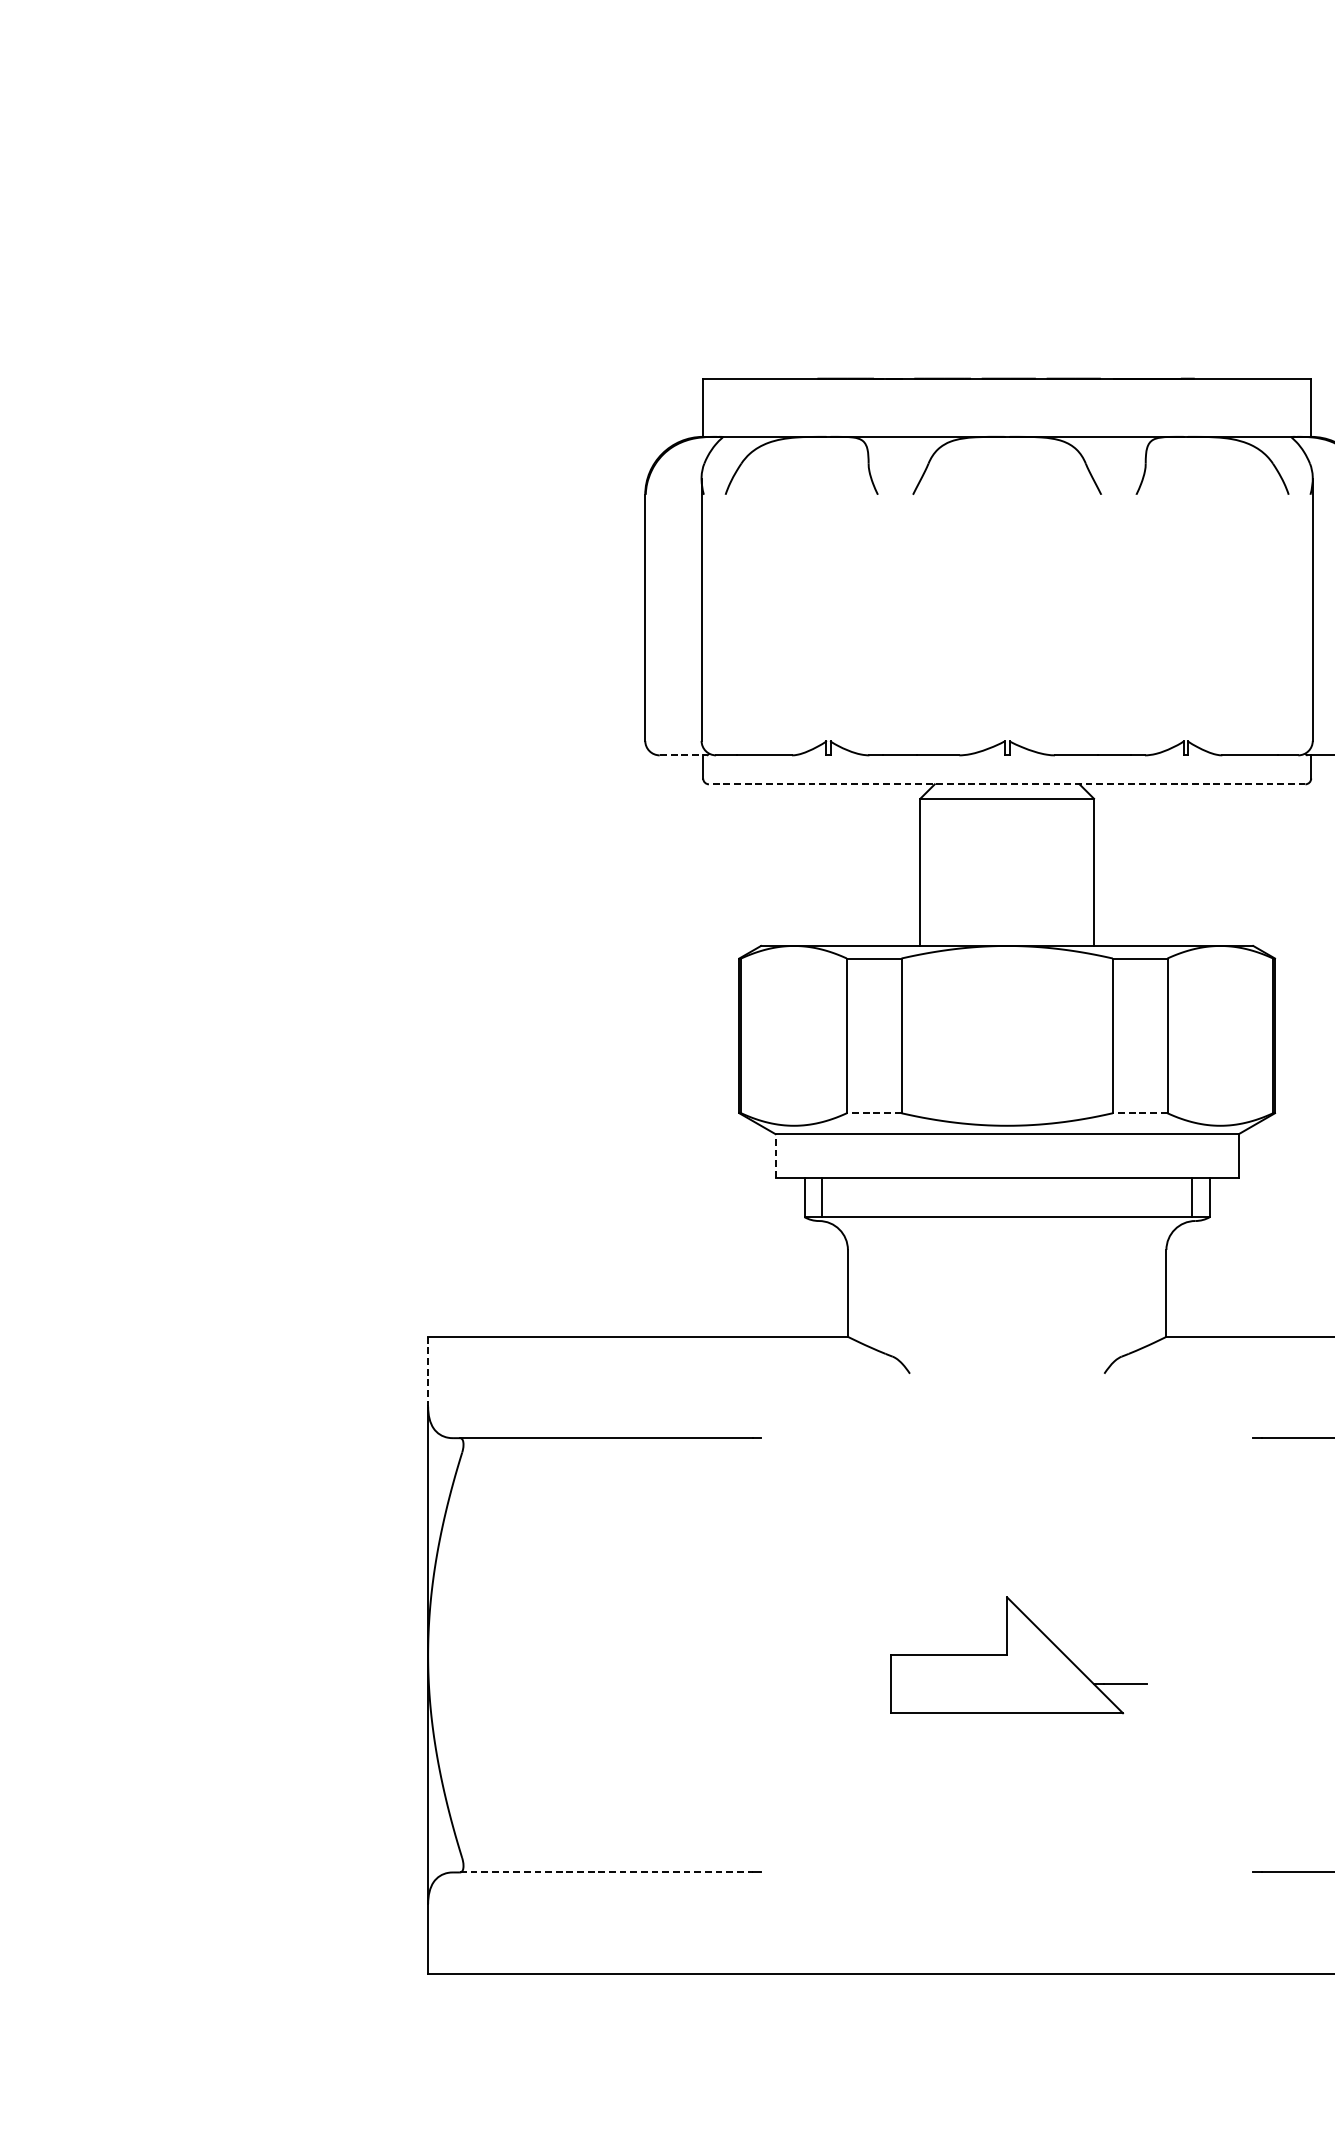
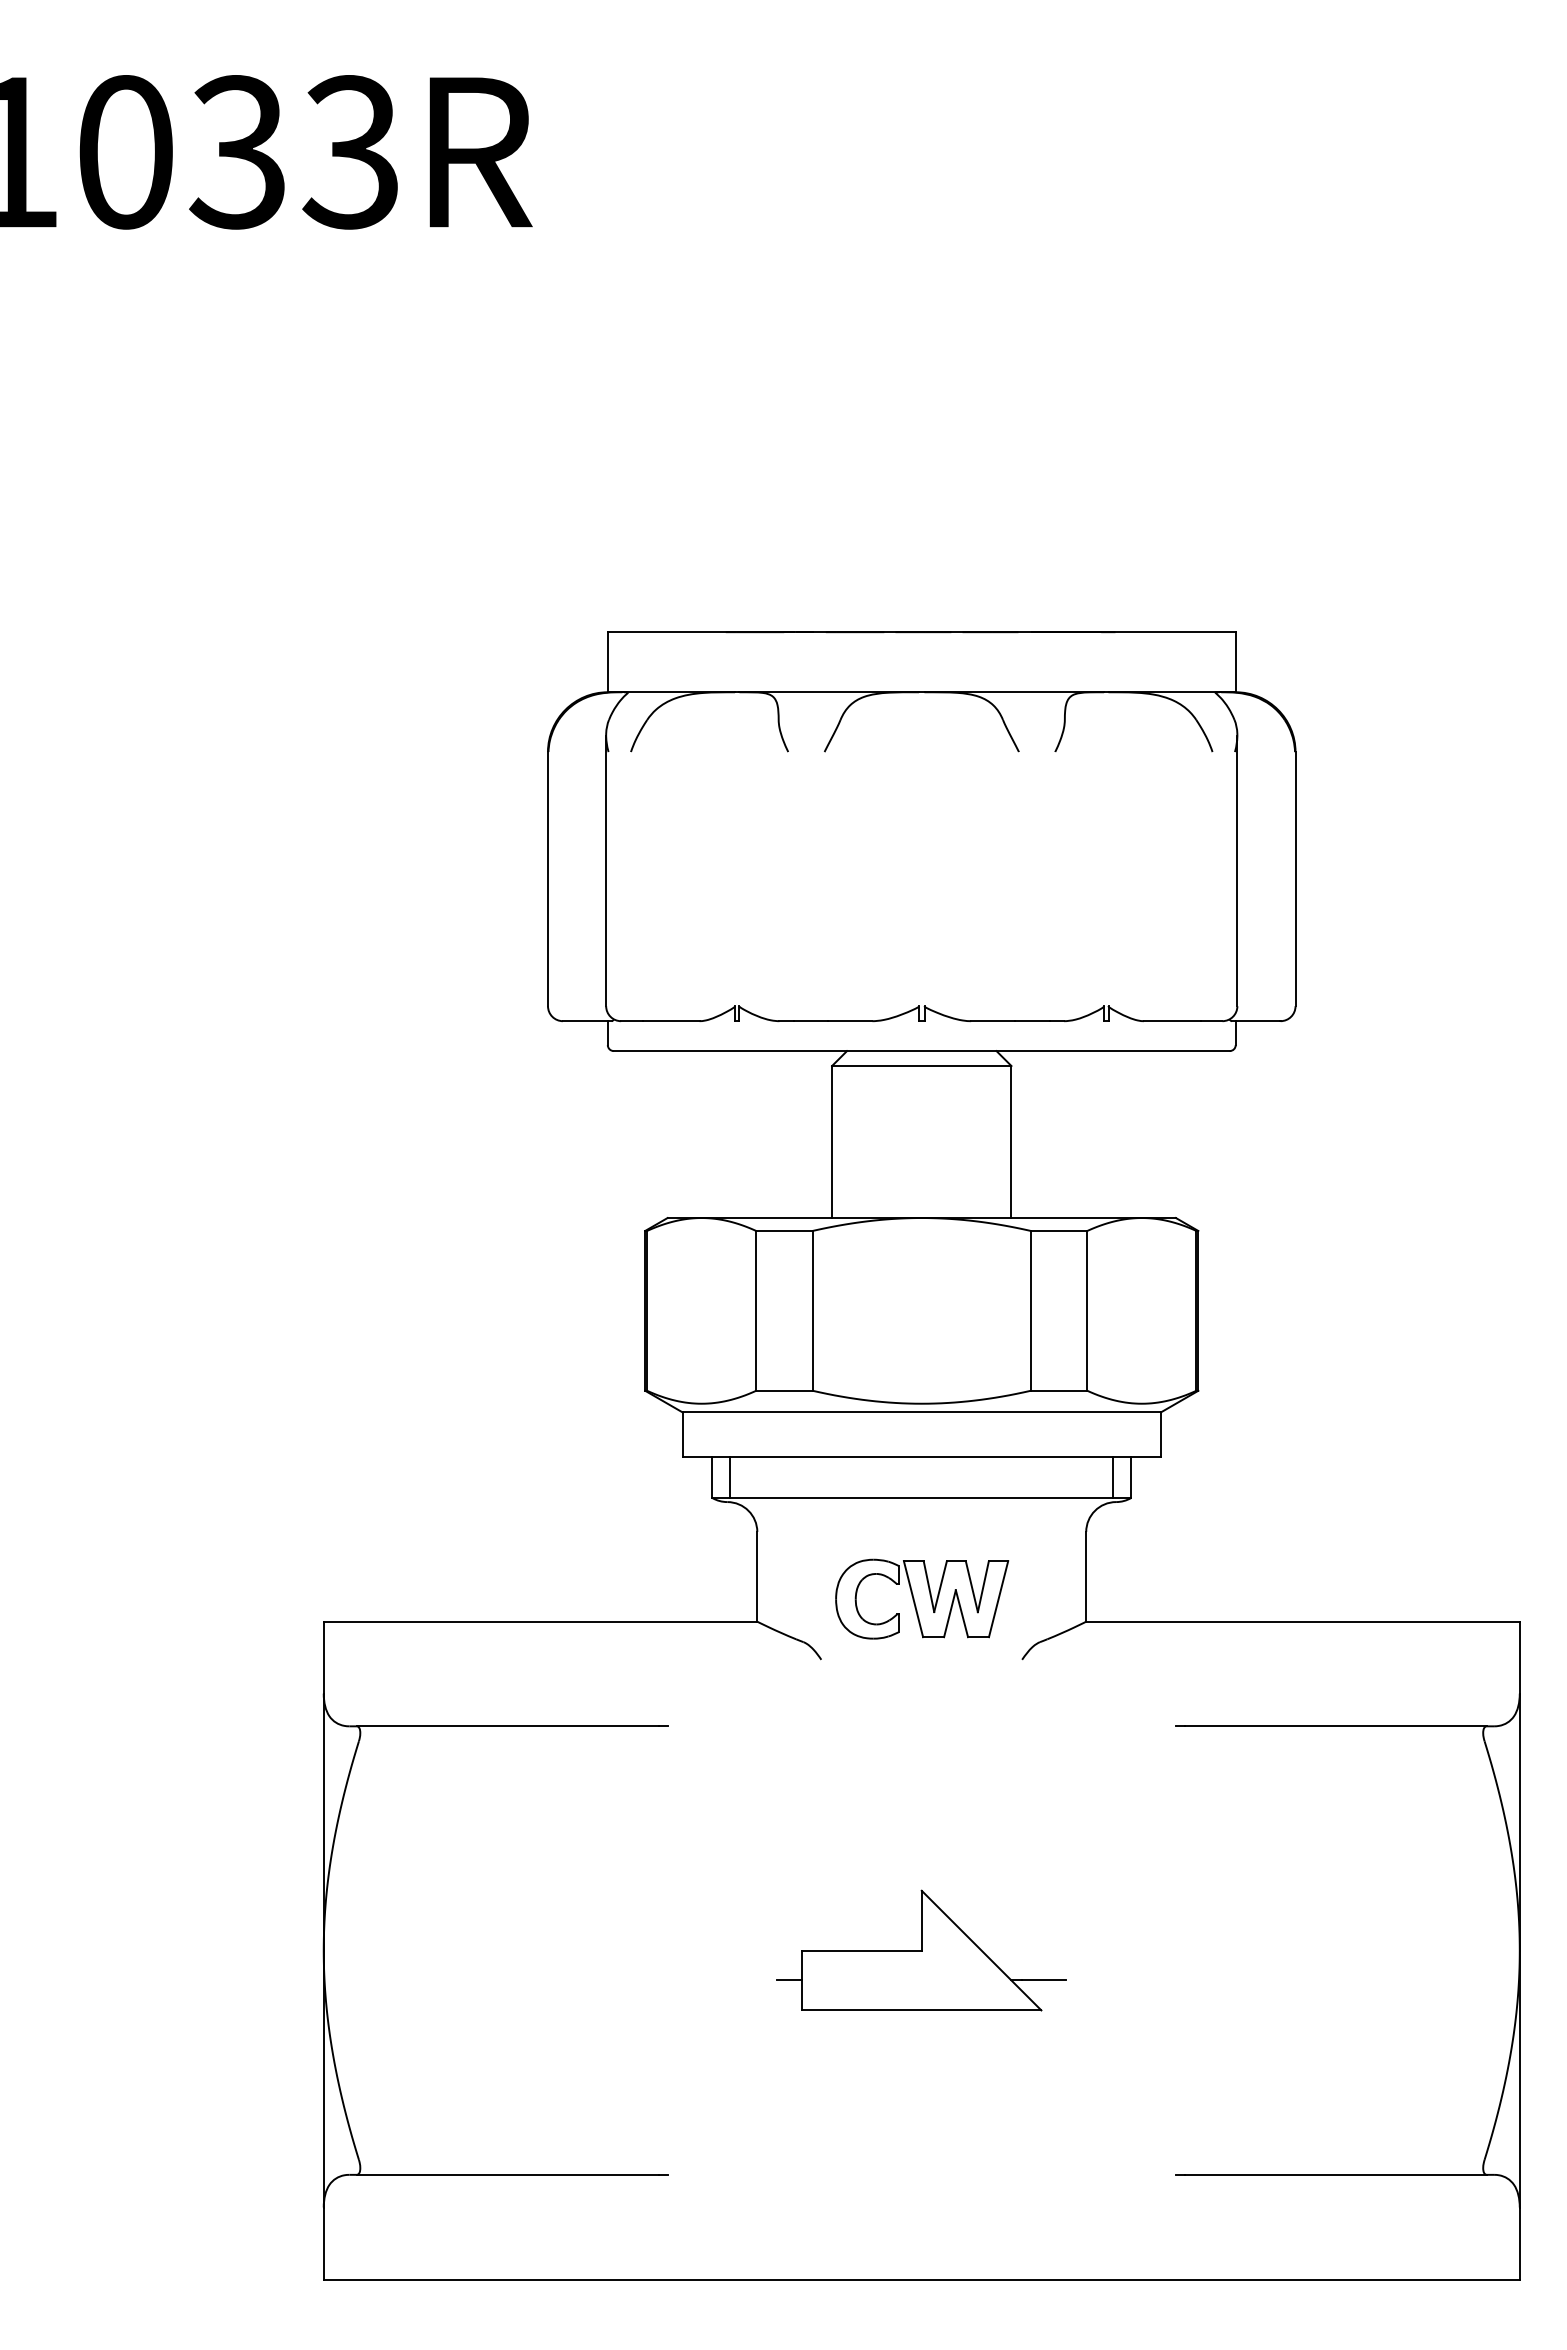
line: (684, 755) -> (588, 1021), dashed -> solid
line: (1006, 784) -> (921, 1051), dashed -> solid
line: (873, 1112) -> (783, 1390), dashed -> solid
line: (1139, 1112) -> (1058, 1390), dashed -> solid
line: (775, 1155) -> (682, 1434), dashed -> solid
part: (1007, 1314) -> (922, 1598), added
line: (427, 1371) -> (323, 1657), dashed -> solid
line: (879, 1684) -> (789, 1980), added
line: (607, 1872) -> (508, 2174), dashed -> solid

